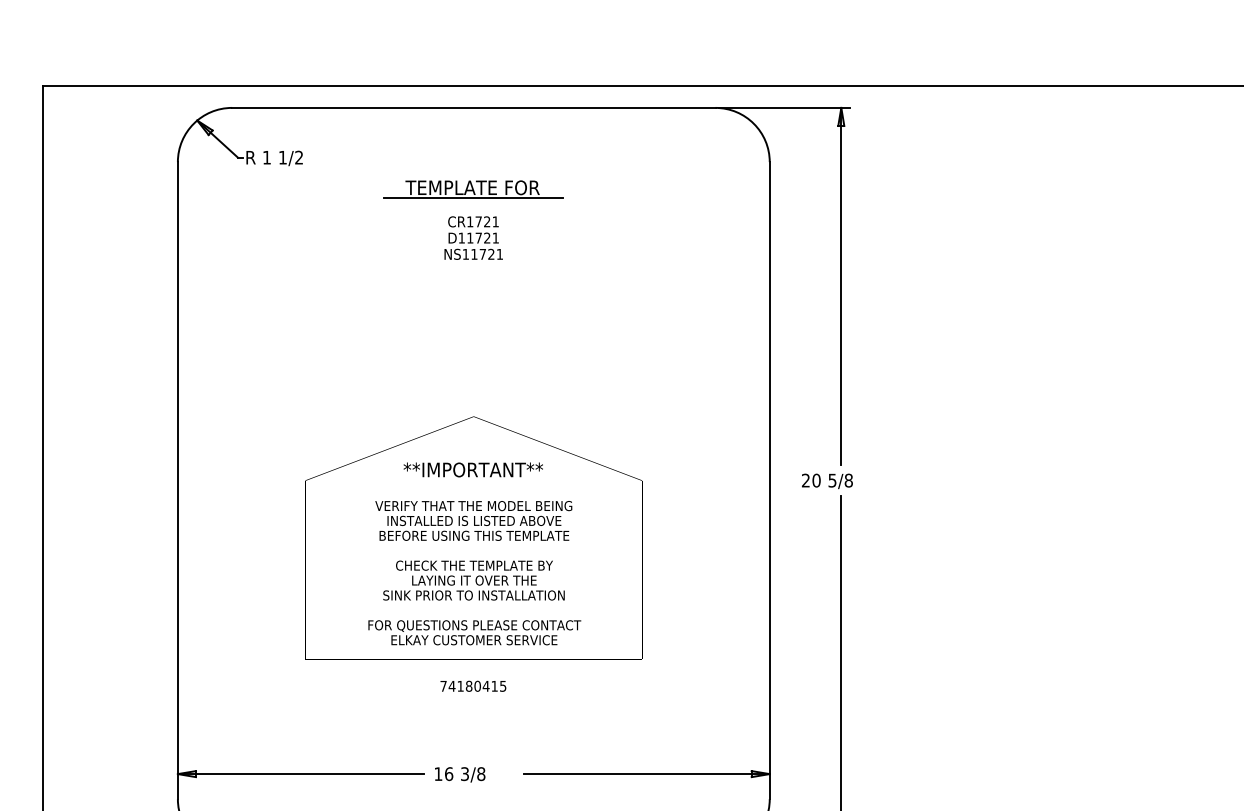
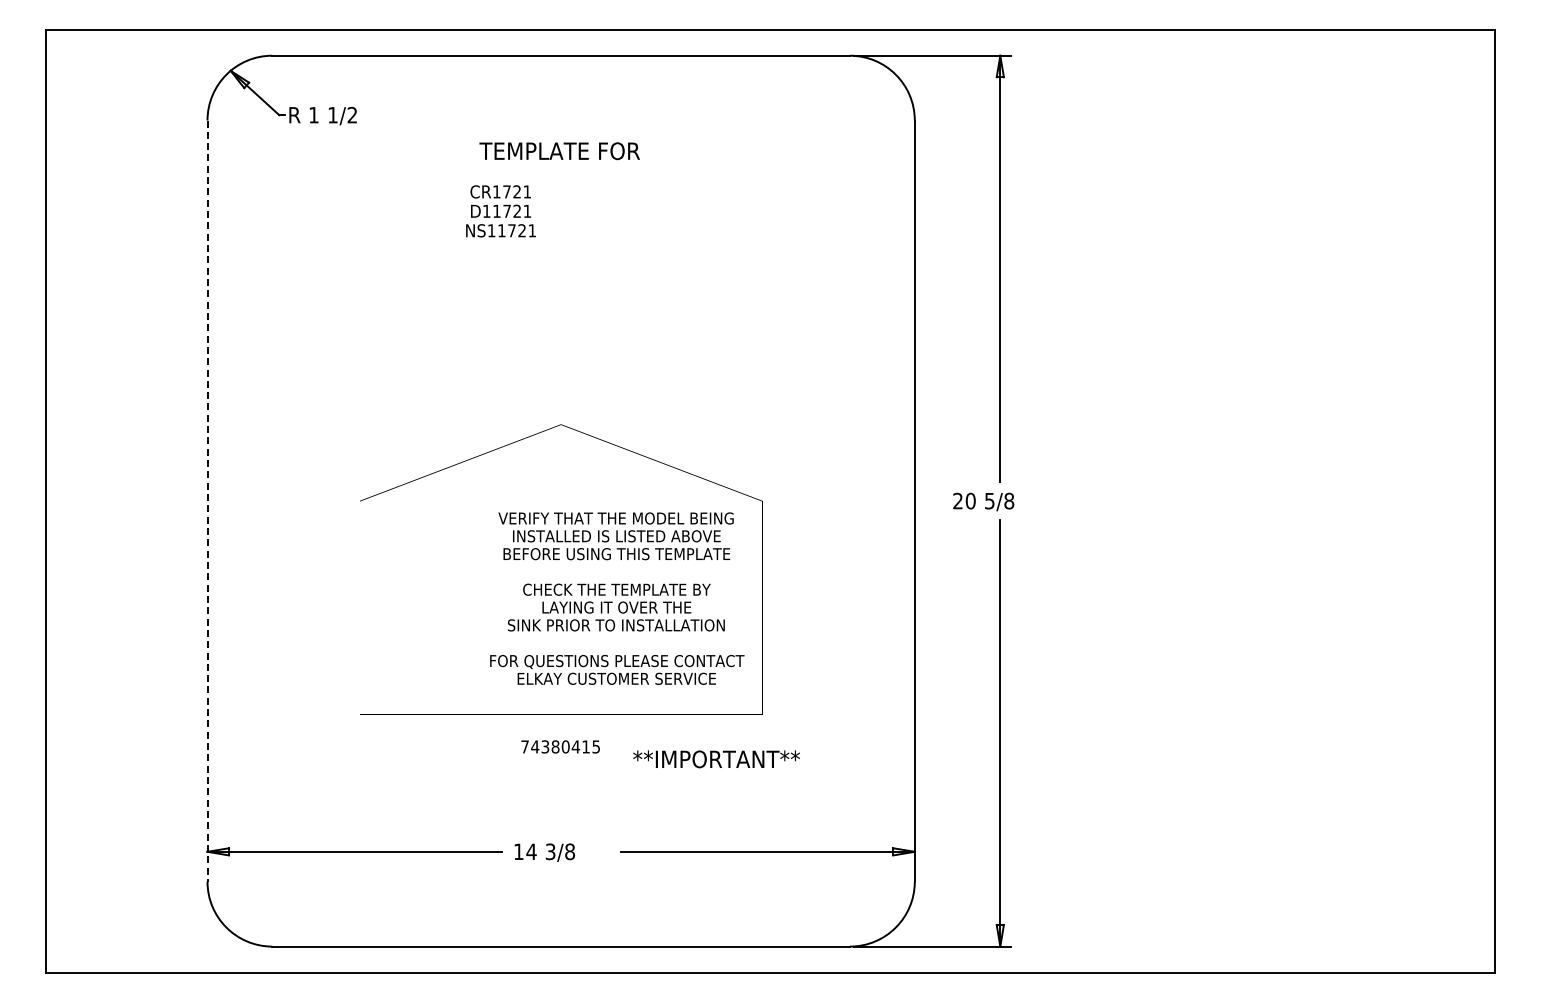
line: (473, 198) -> (560, 163), removed
text: (473, 238) -> (500, 211), moved
text: (473, 470) -> (716, 759), moved
line: (177, 480) -> (207, 501), solid -> dashed
text: (474, 572) -> (617, 598), moved
text: (460, 685) -> (545, 746), 74180415 -> 74380415
text: (449, 773) -> (531, 851), 16 -> 14

